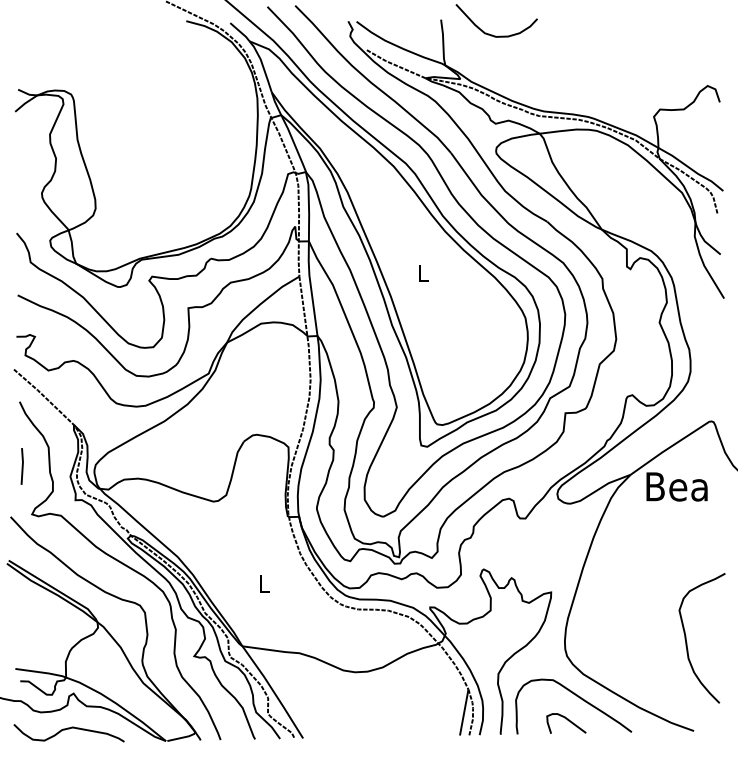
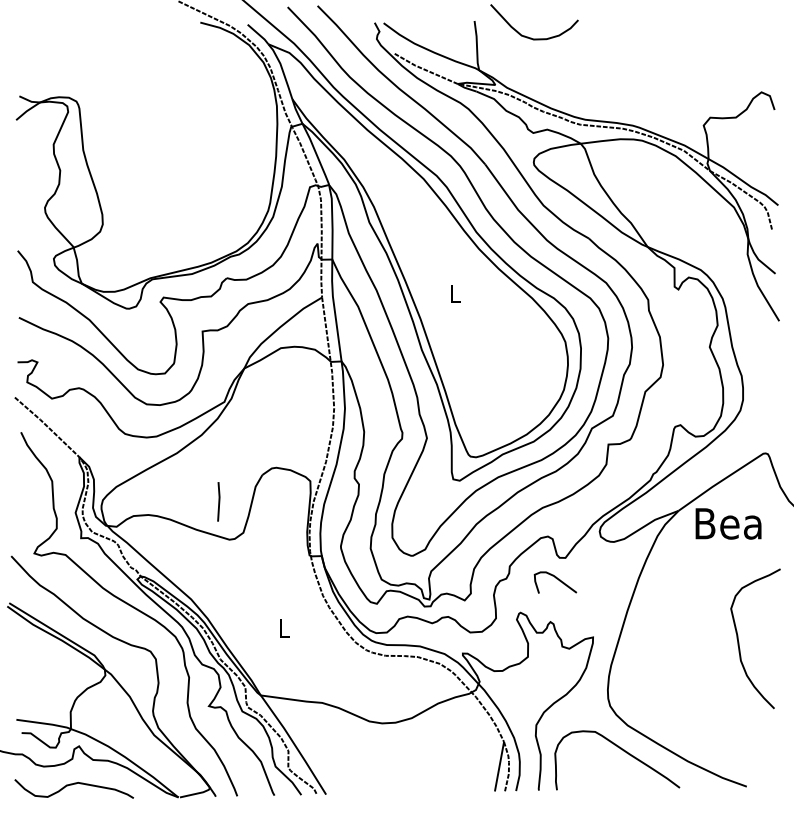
line: (21, 466) -> (218, 501), moved
curve: (687, 641) -> (739, 642), moved
curve: (567, 720) -> (556, 579), moved

